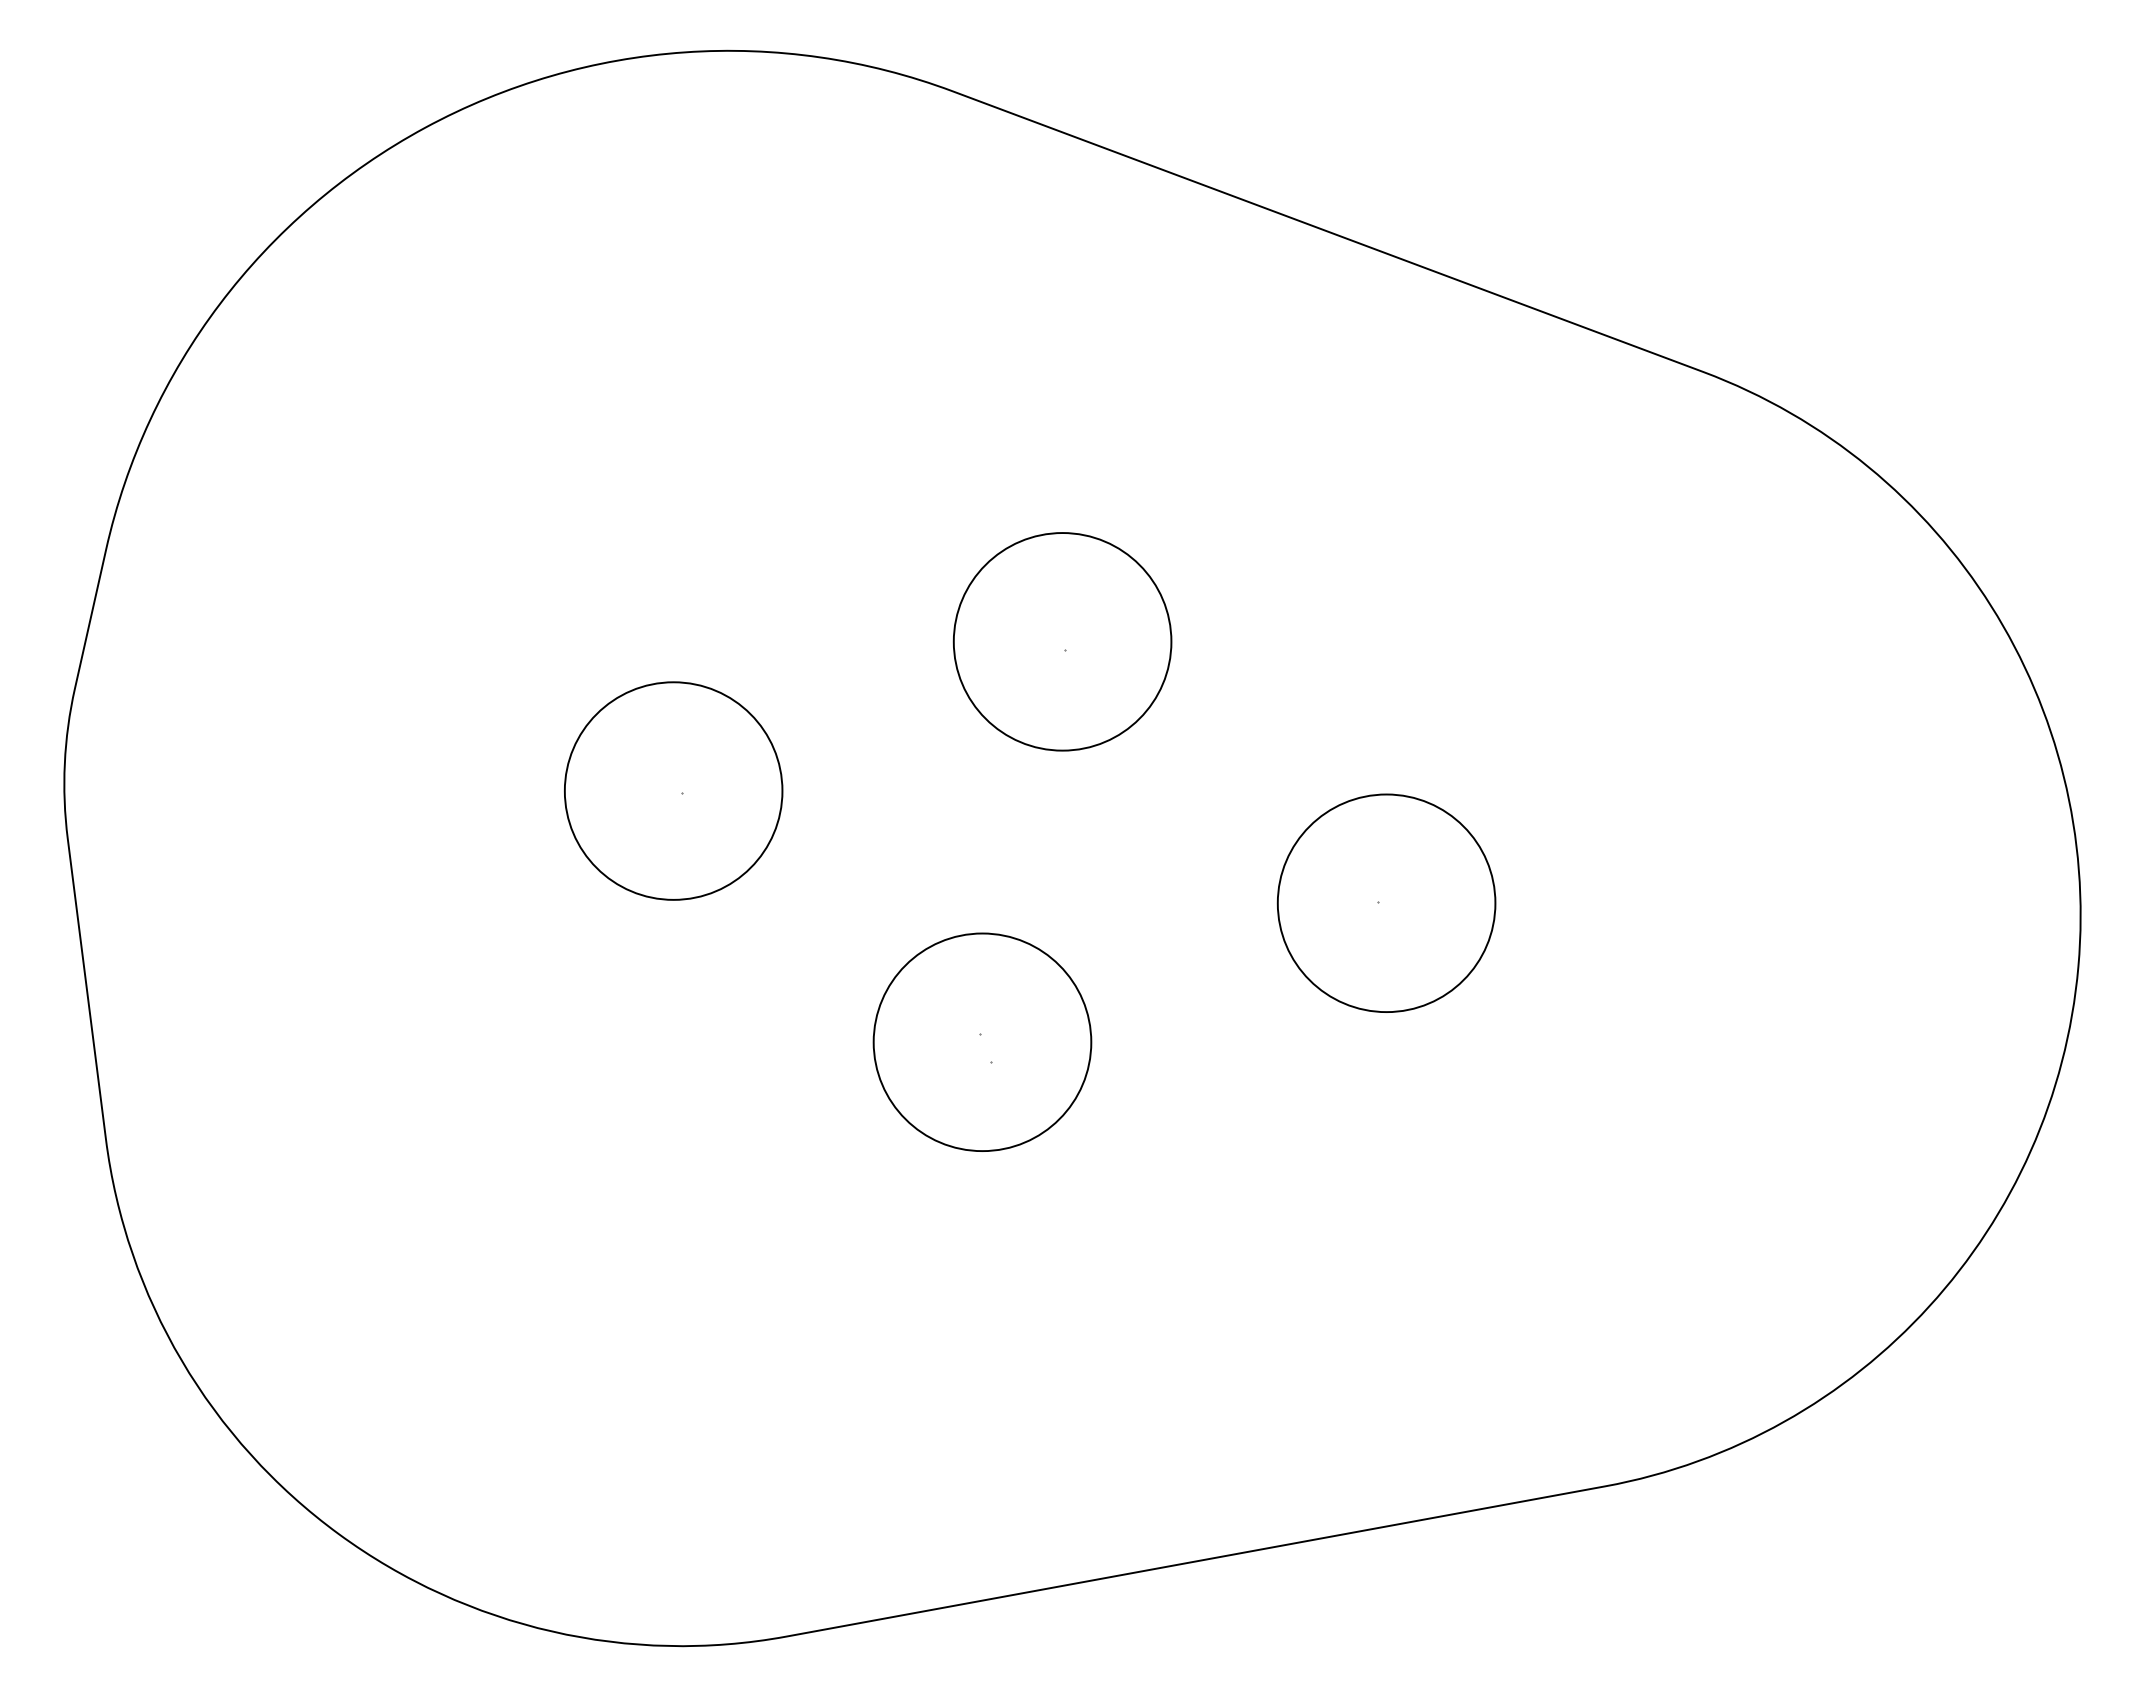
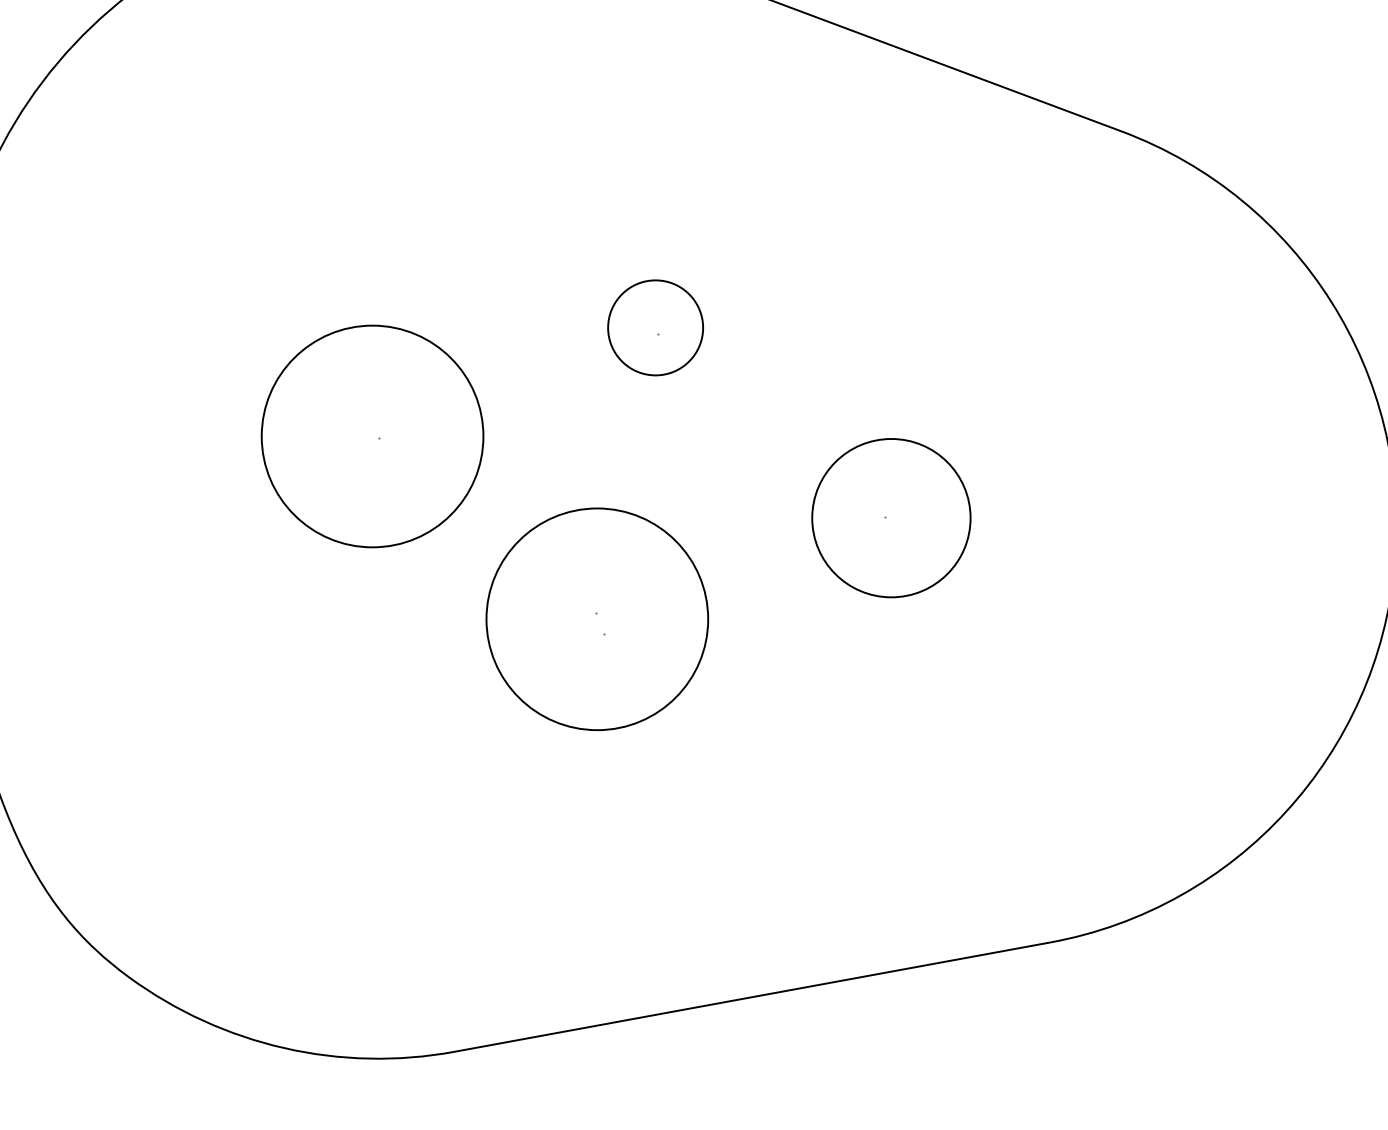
circle: (1062, 641) -> (655, 327), size x0.6
circle: (673, 790) -> (372, 436), size x1.4
circle: (982, 1042) -> (597, 619), size x1.4

